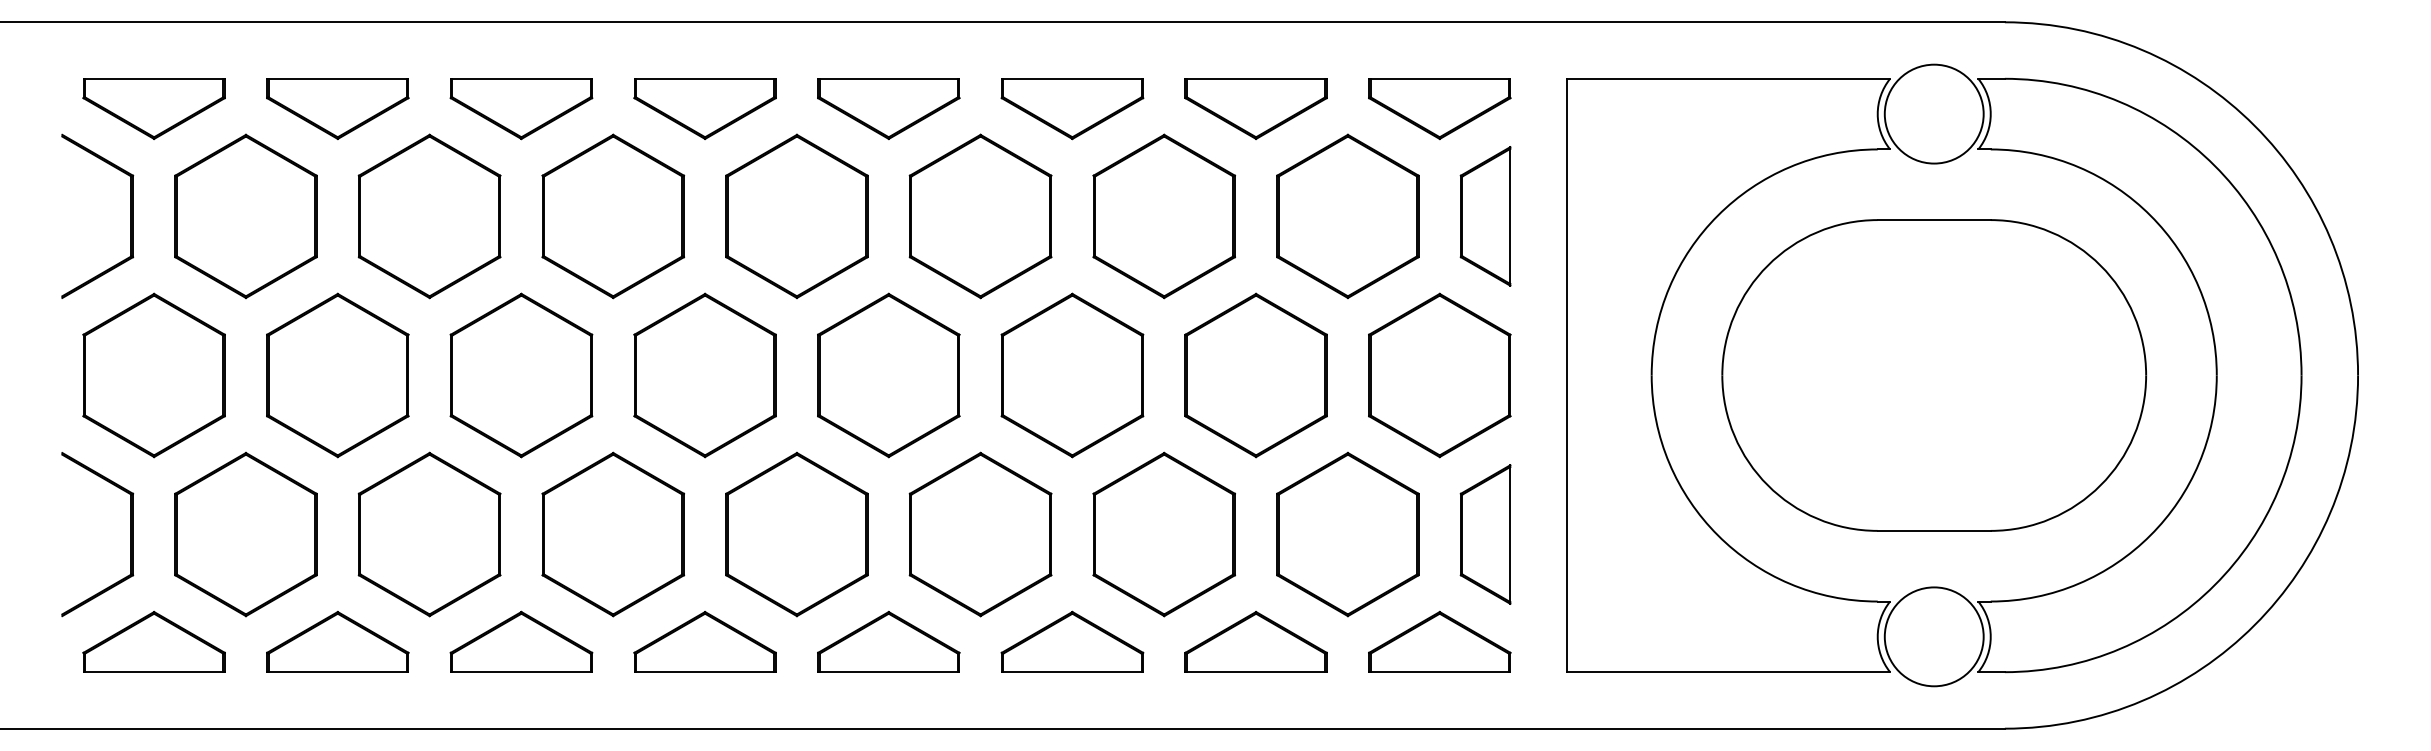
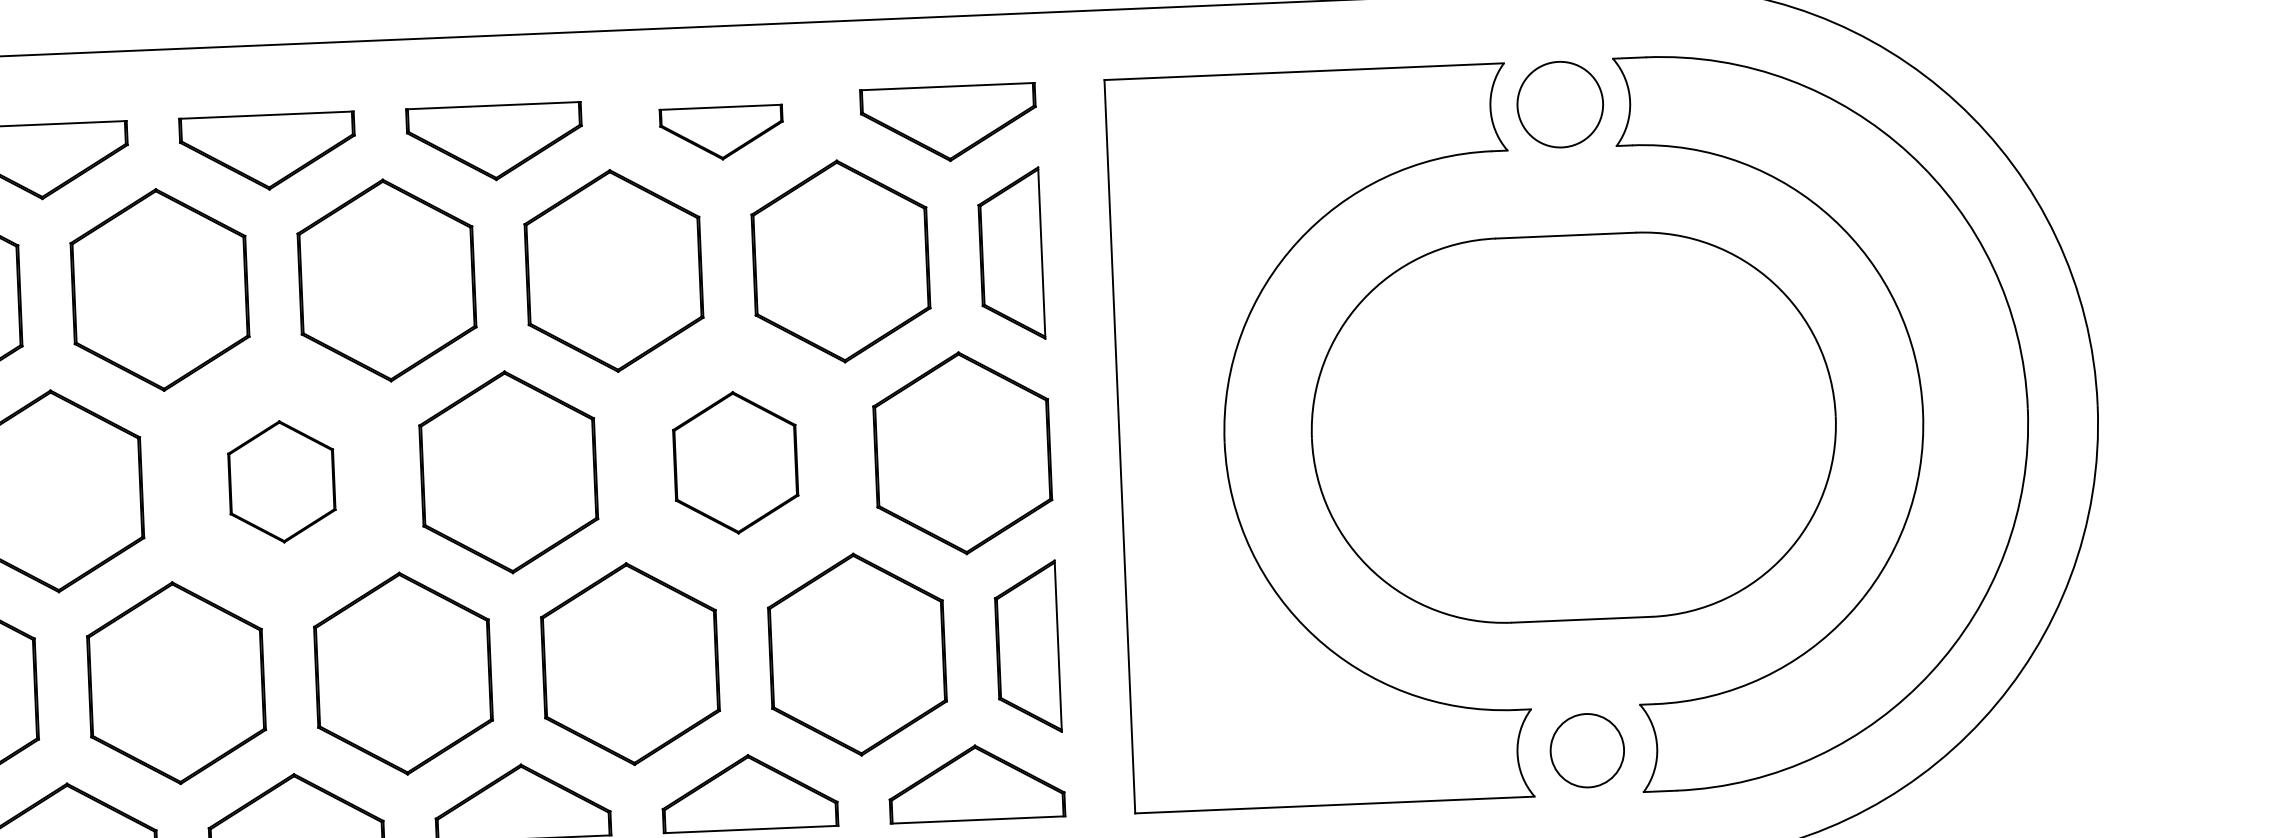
part: (1255, 108) -> (721, 132), size x0.7
circle: (1933, 113) -> (1559, 103), size x0.7
part: (888, 375) -> (281, 481), size x0.6
part: (1255, 375) -> (734, 462), size x0.7
circle: (1933, 636) -> (1586, 750), size x0.6

